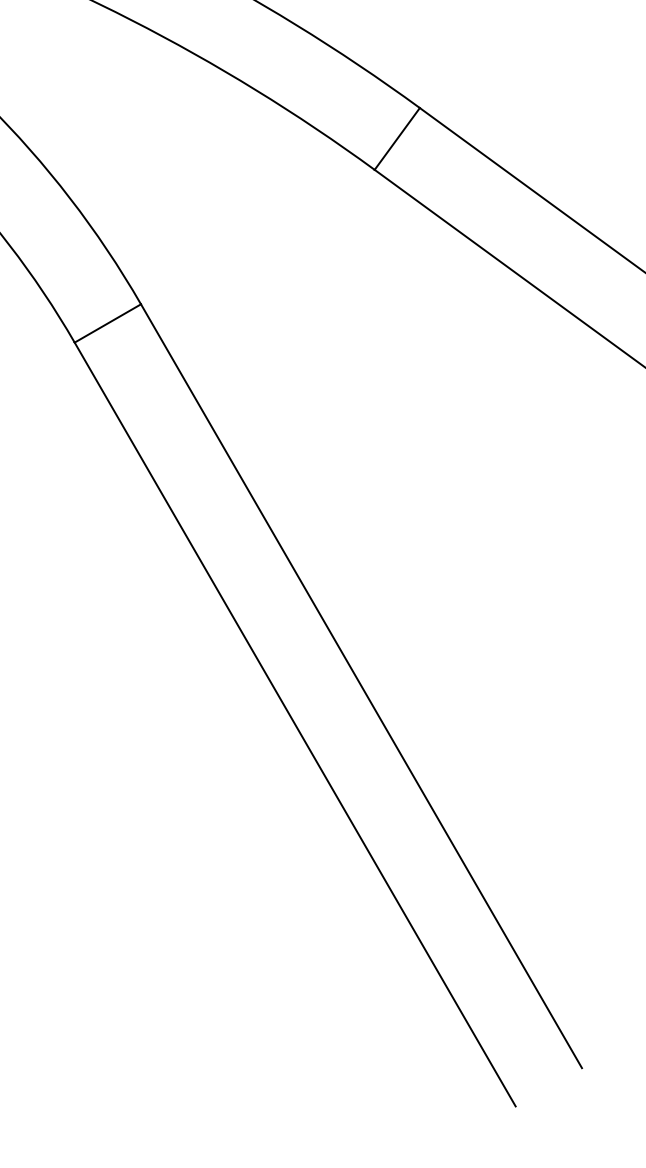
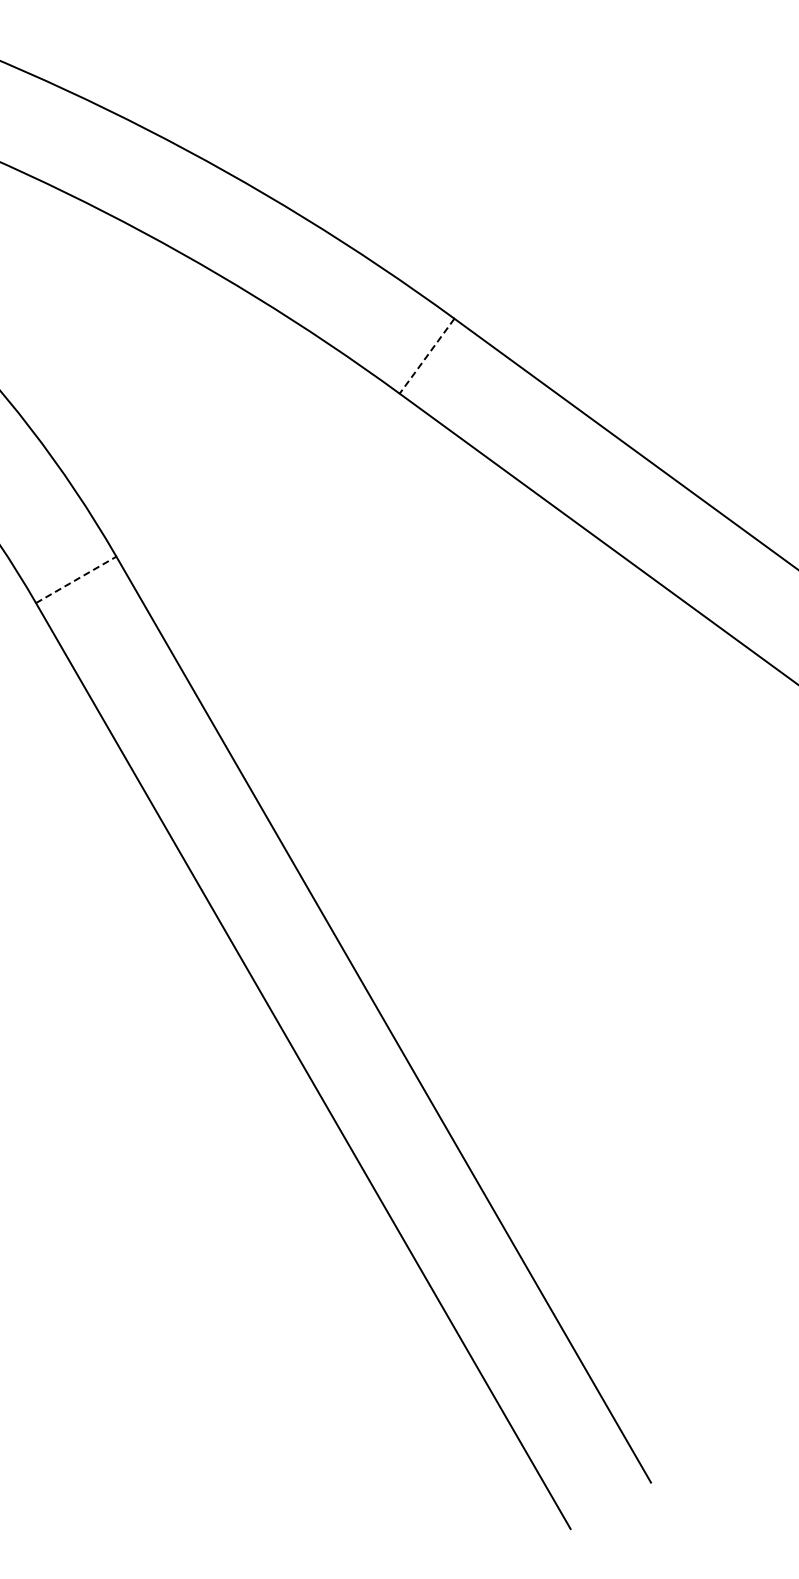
line: (396, 139) -> (426, 356), solid -> dashed
line: (108, 323) -> (76, 579), solid -> dashed

